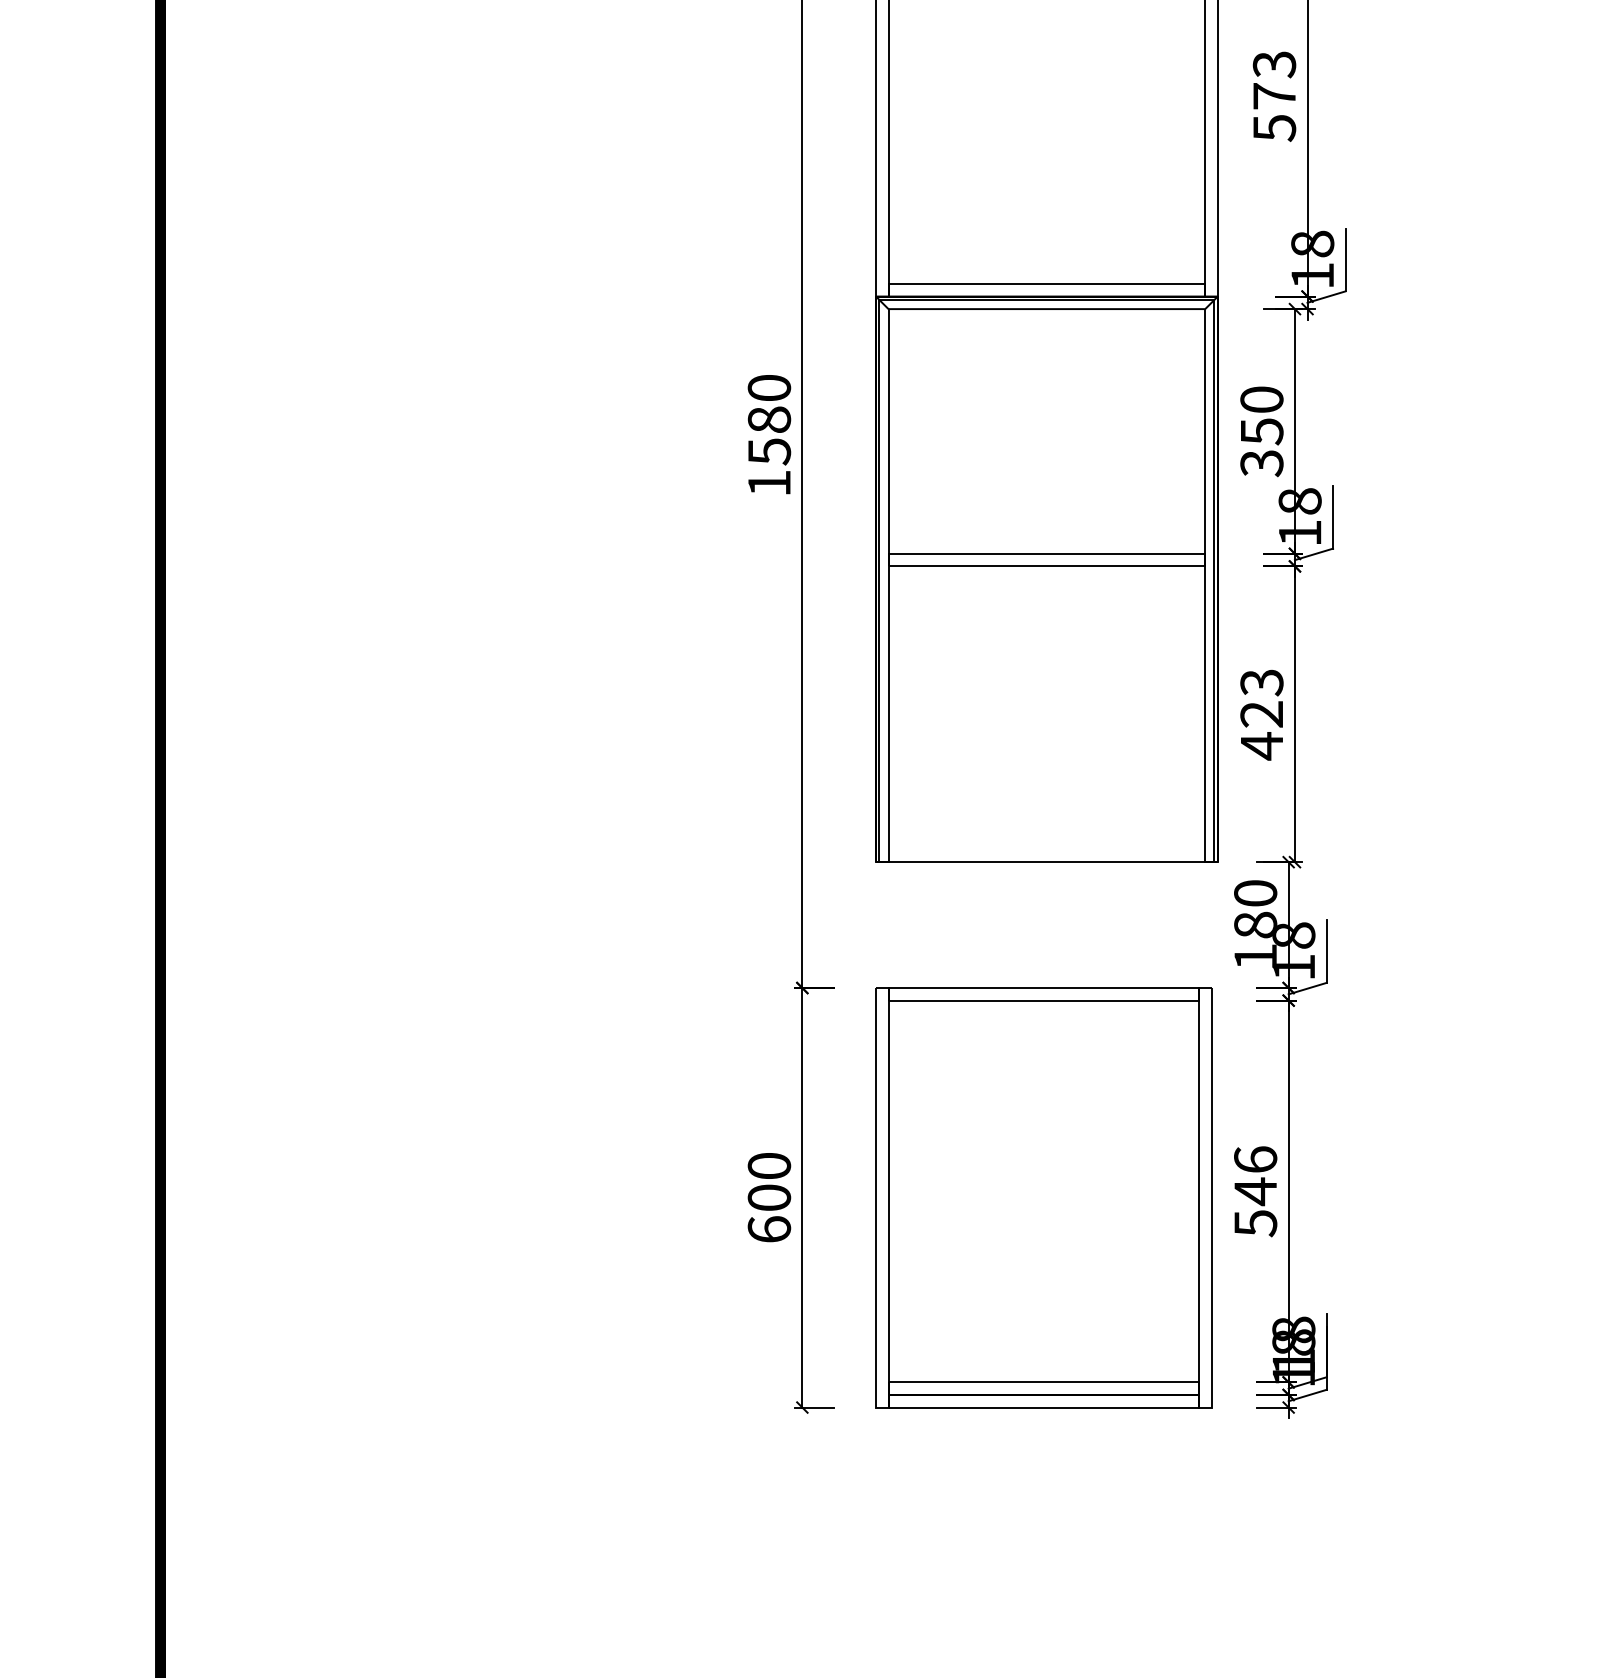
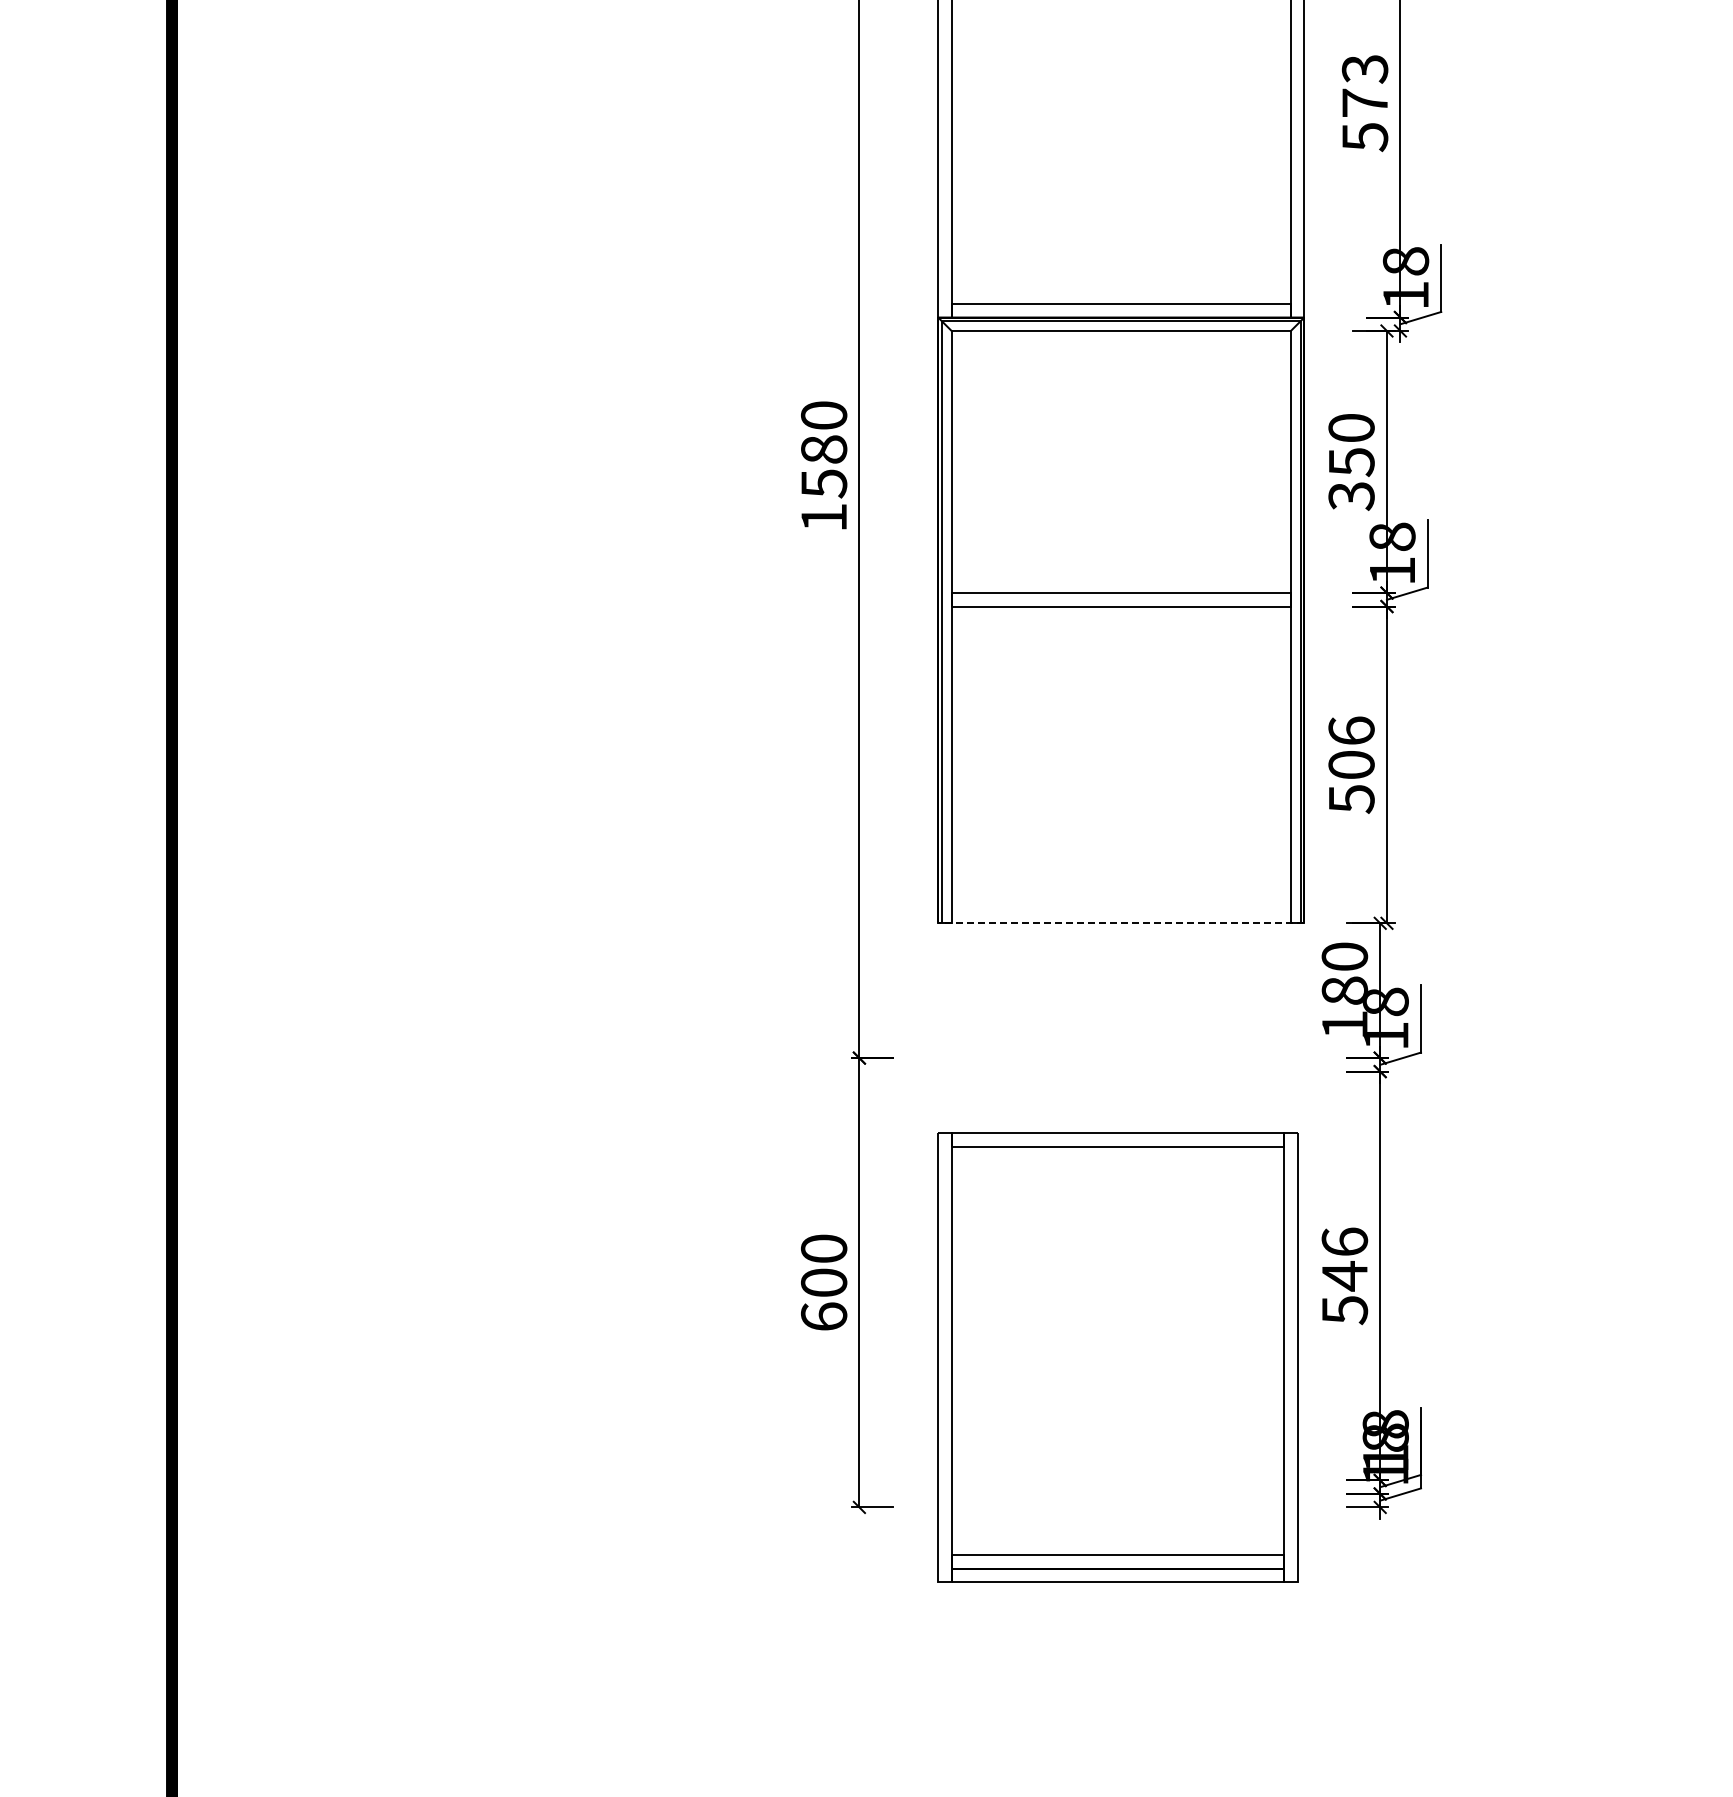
text: (1261, 714) -> (1351, 765), 423 -> 506
line: (1046, 862) -> (1120, 923), solid -> dashed
part: (1043, 1197) -> (1117, 1357), moved

